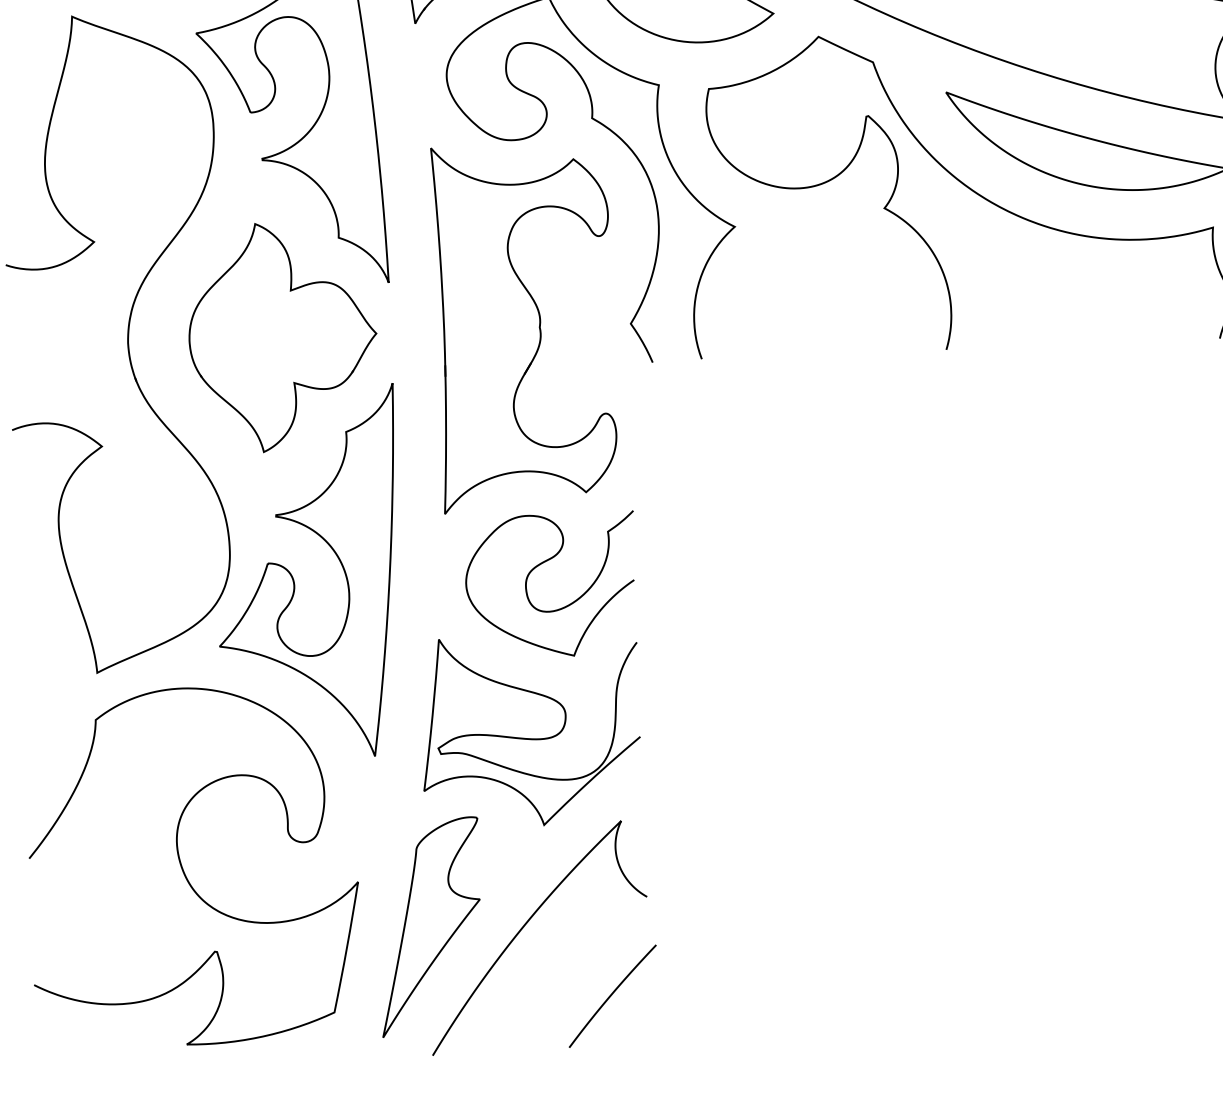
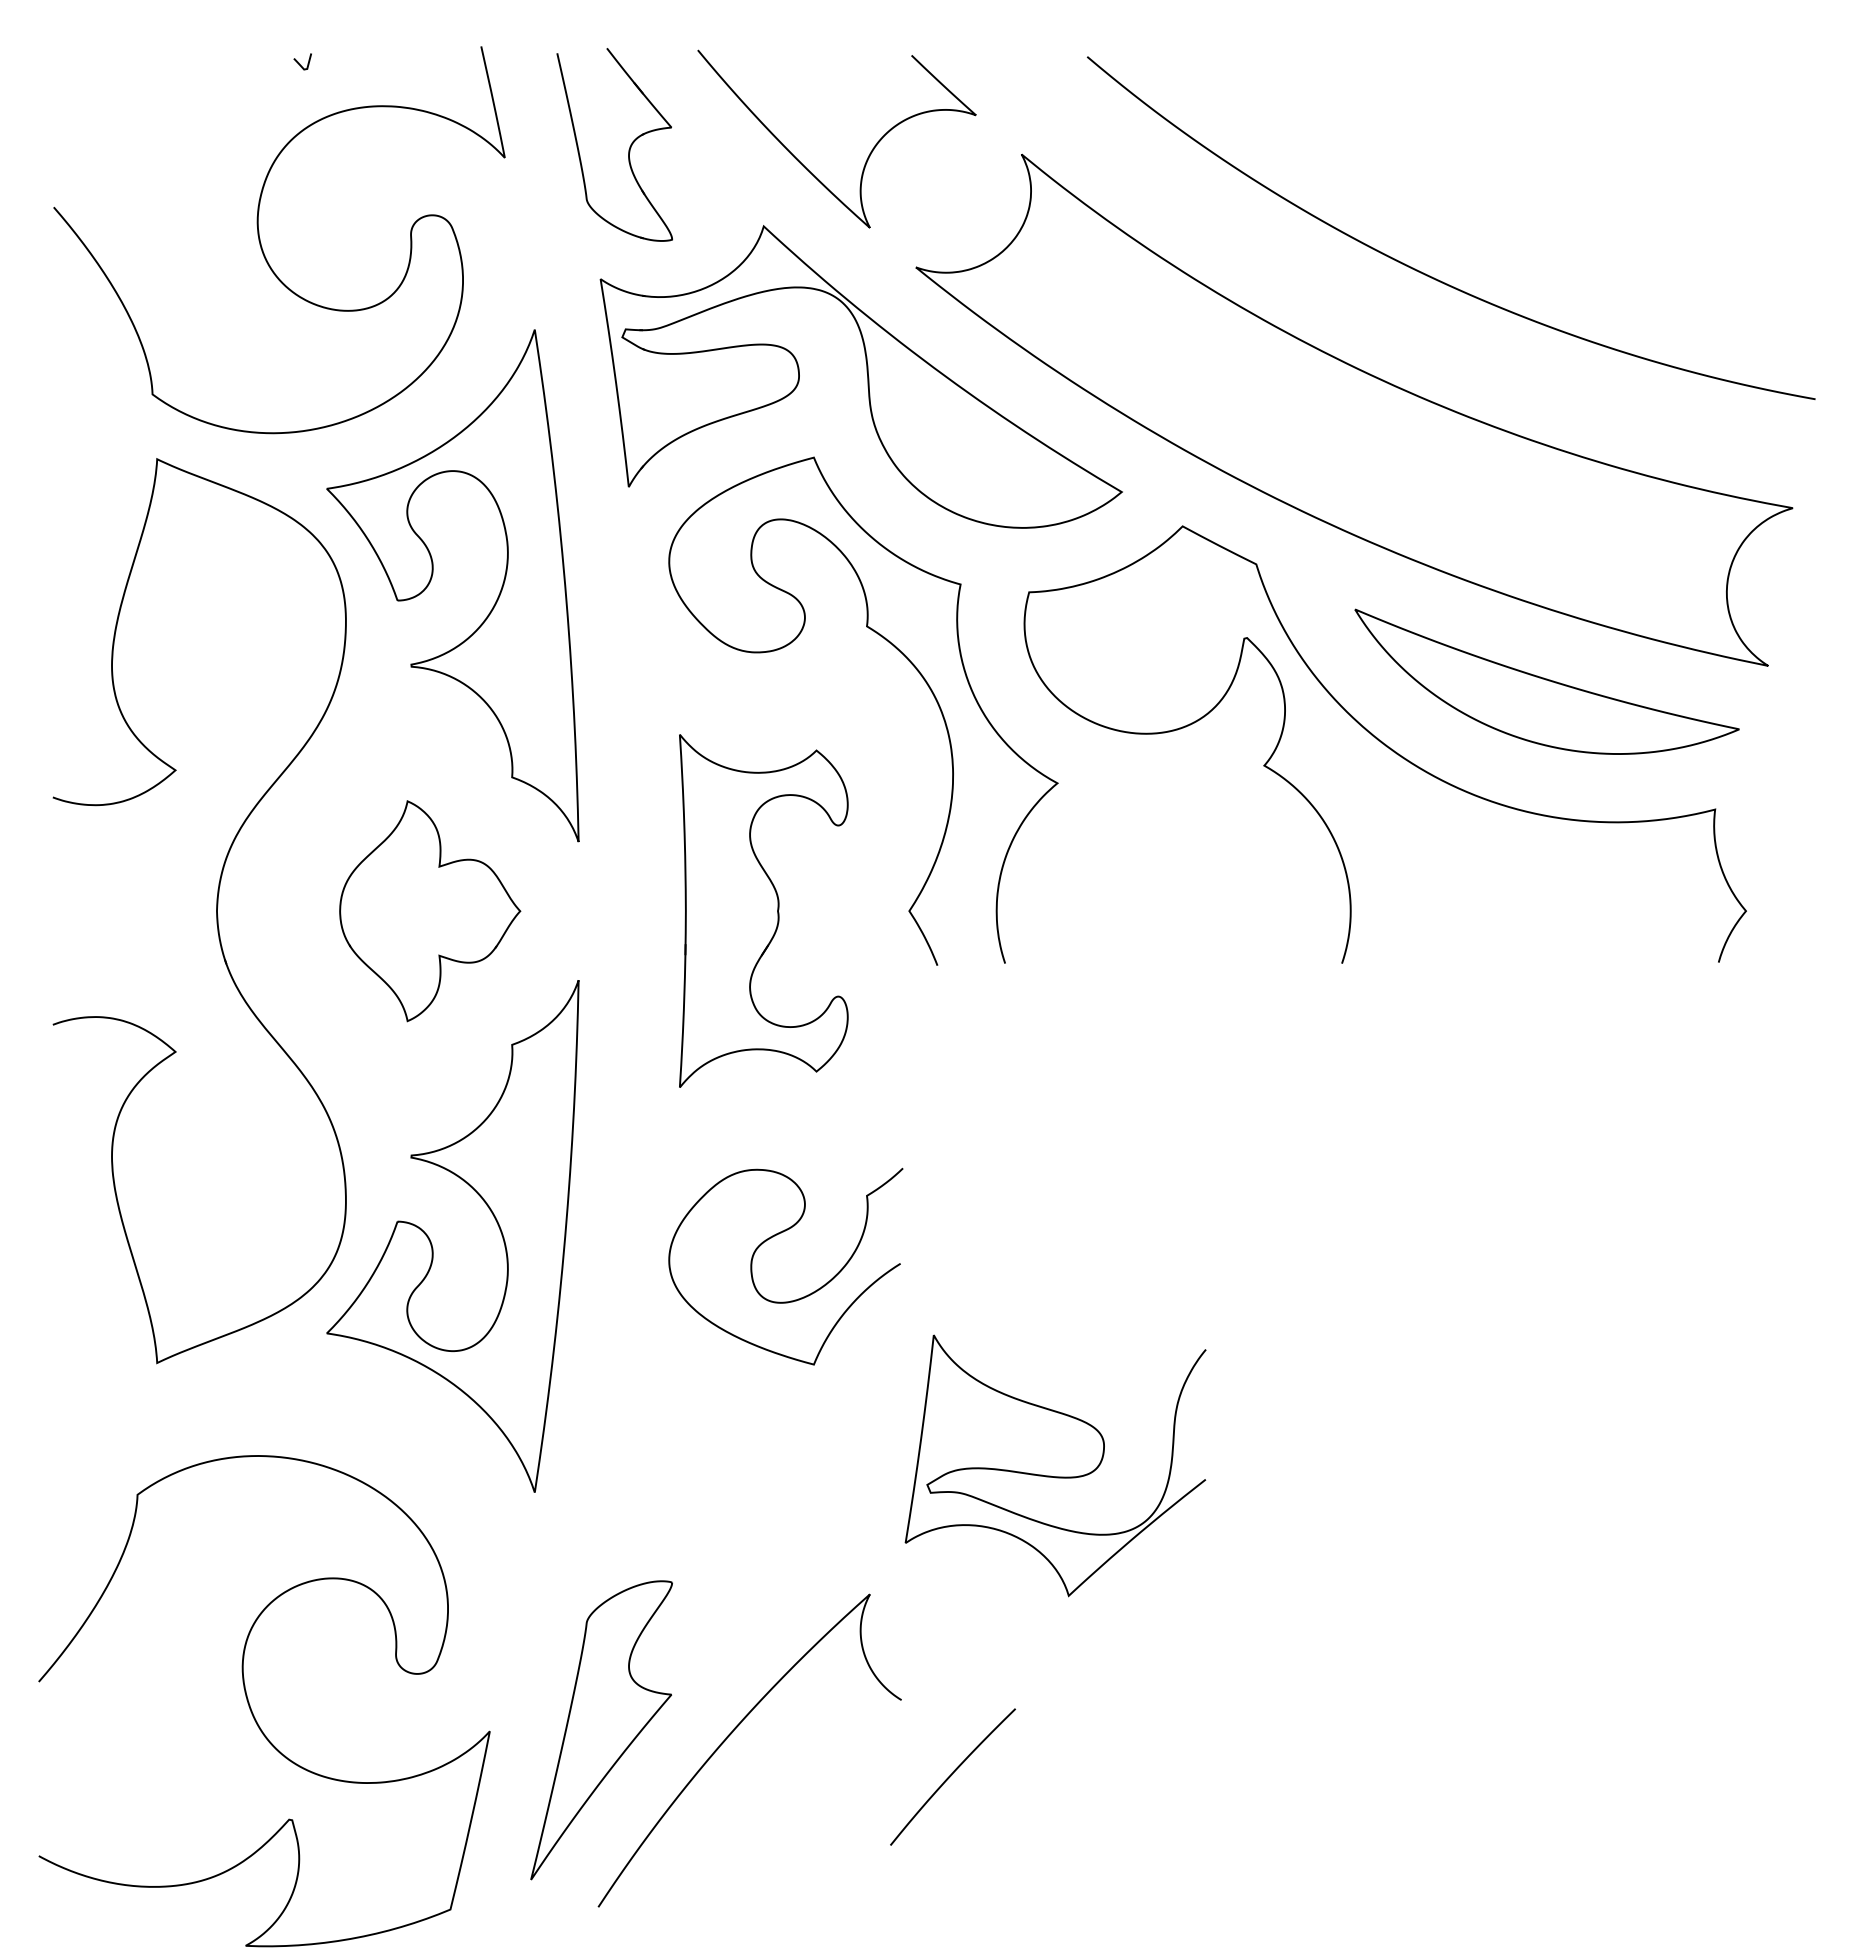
part: (524, 327) -> (763, 910), size x0.7
part: (282, 337) -> (429, 911), size x0.7
curve: (528, 738) -> (1051, 1475), moved
curve: (183, 869) -> (250, 1705), moved
curve: (611, 995) -> (951, 1776), moved

